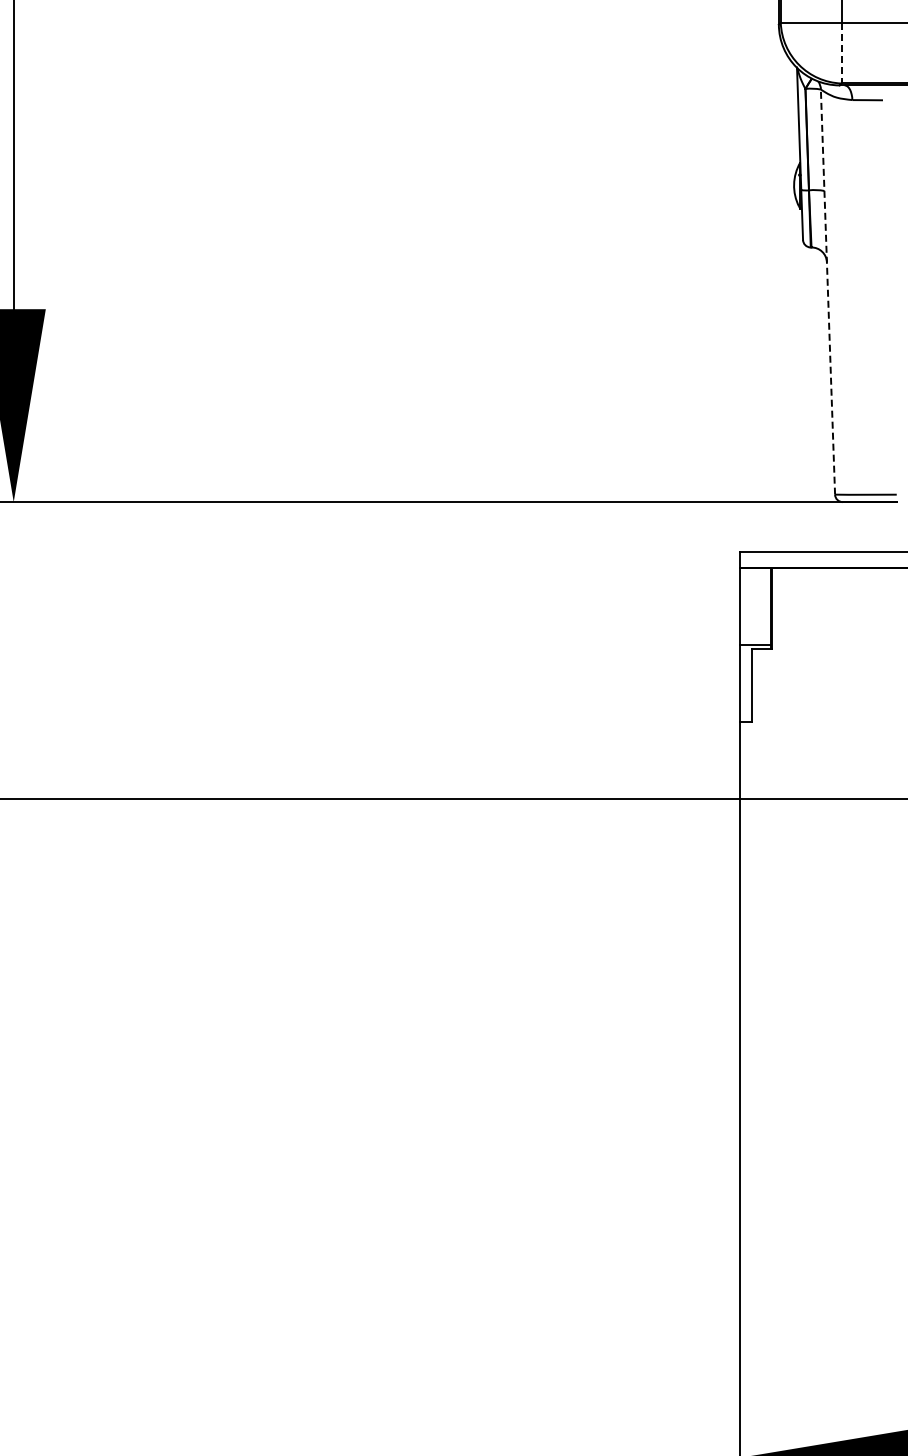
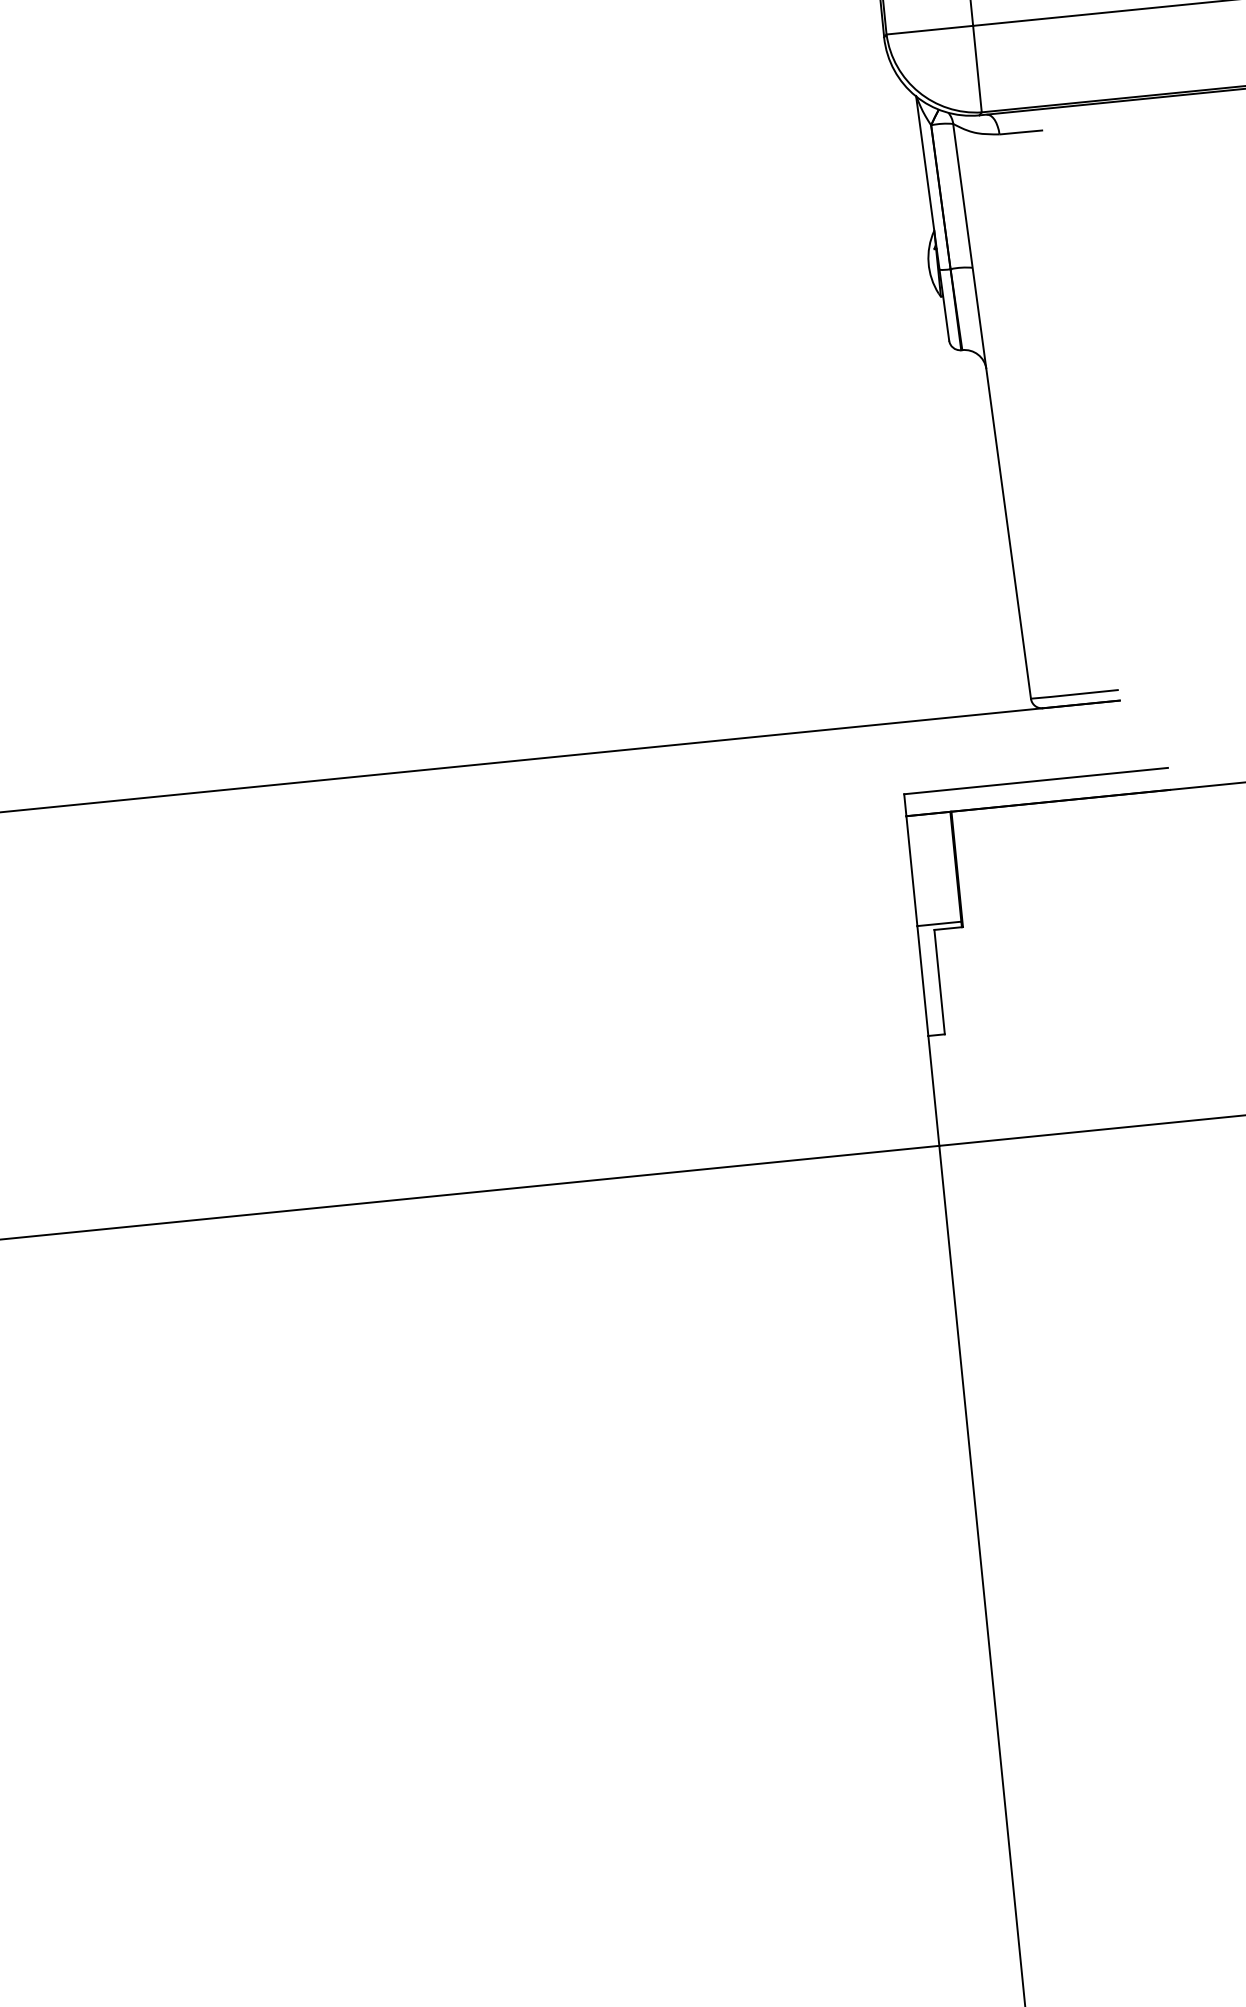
line: (841, 53) -> (977, 69), dashed -> solid
line: (827, 292) -> (991, 411), dashed -> solid

